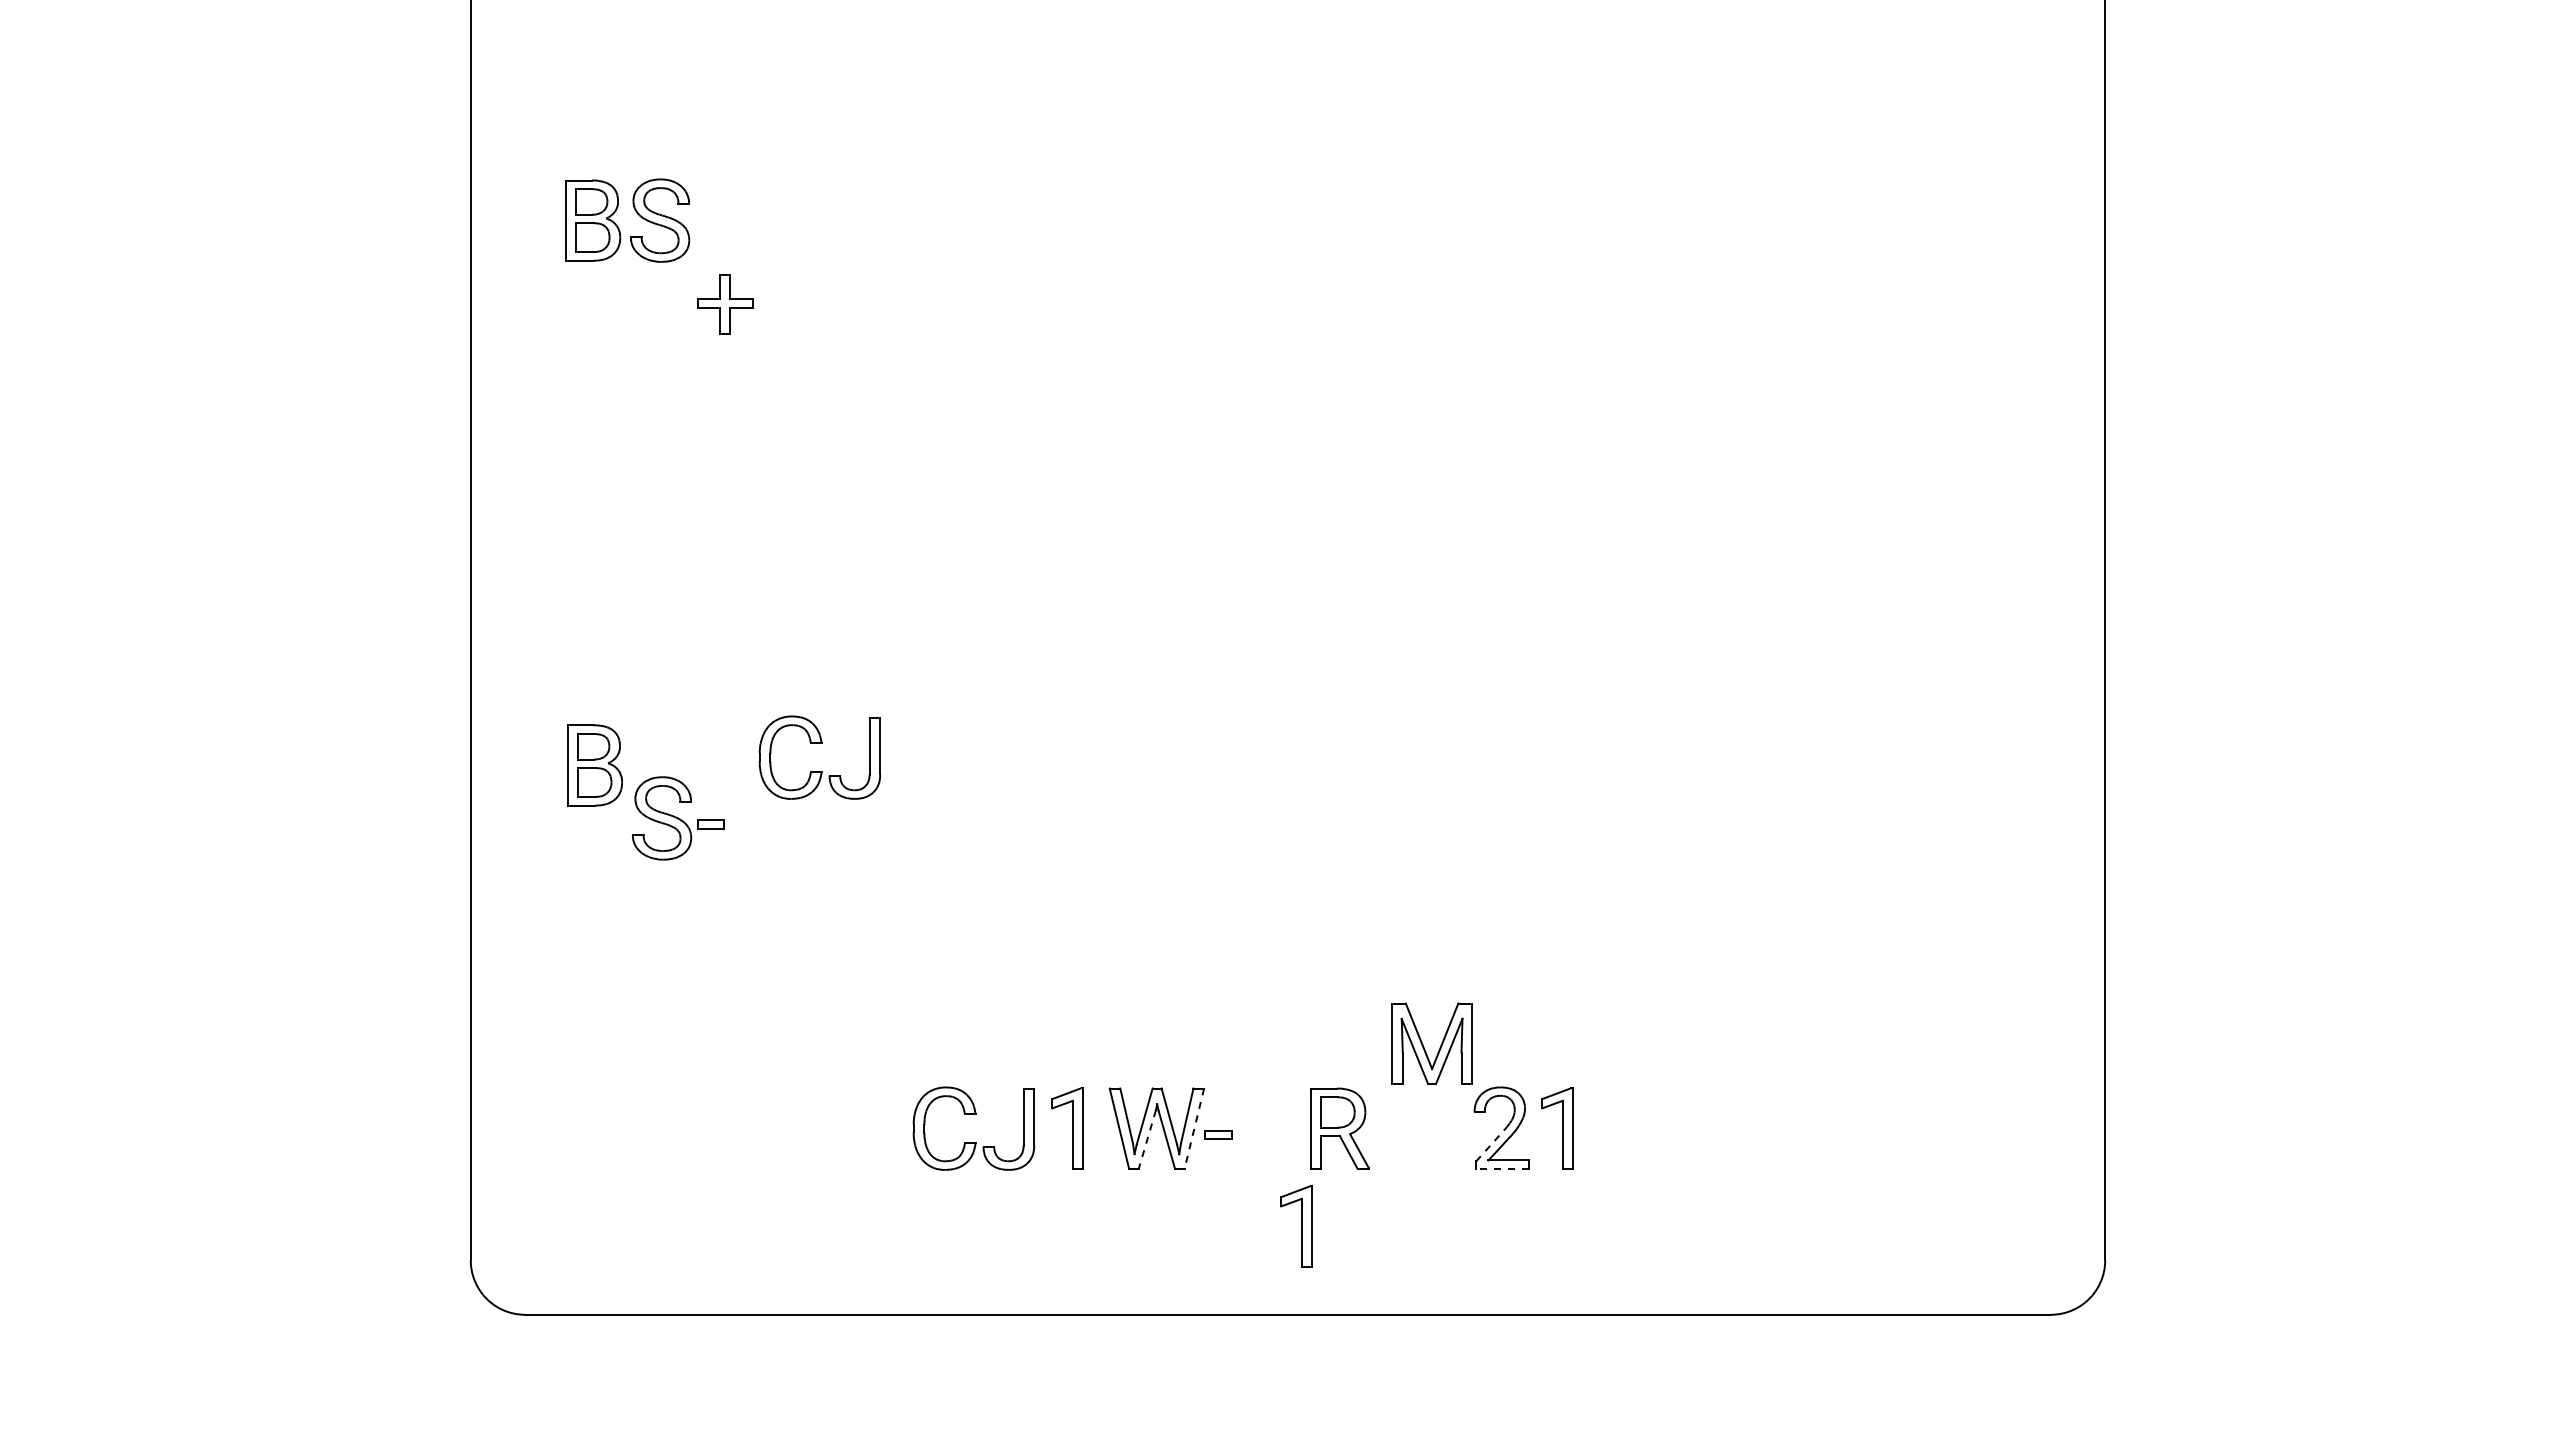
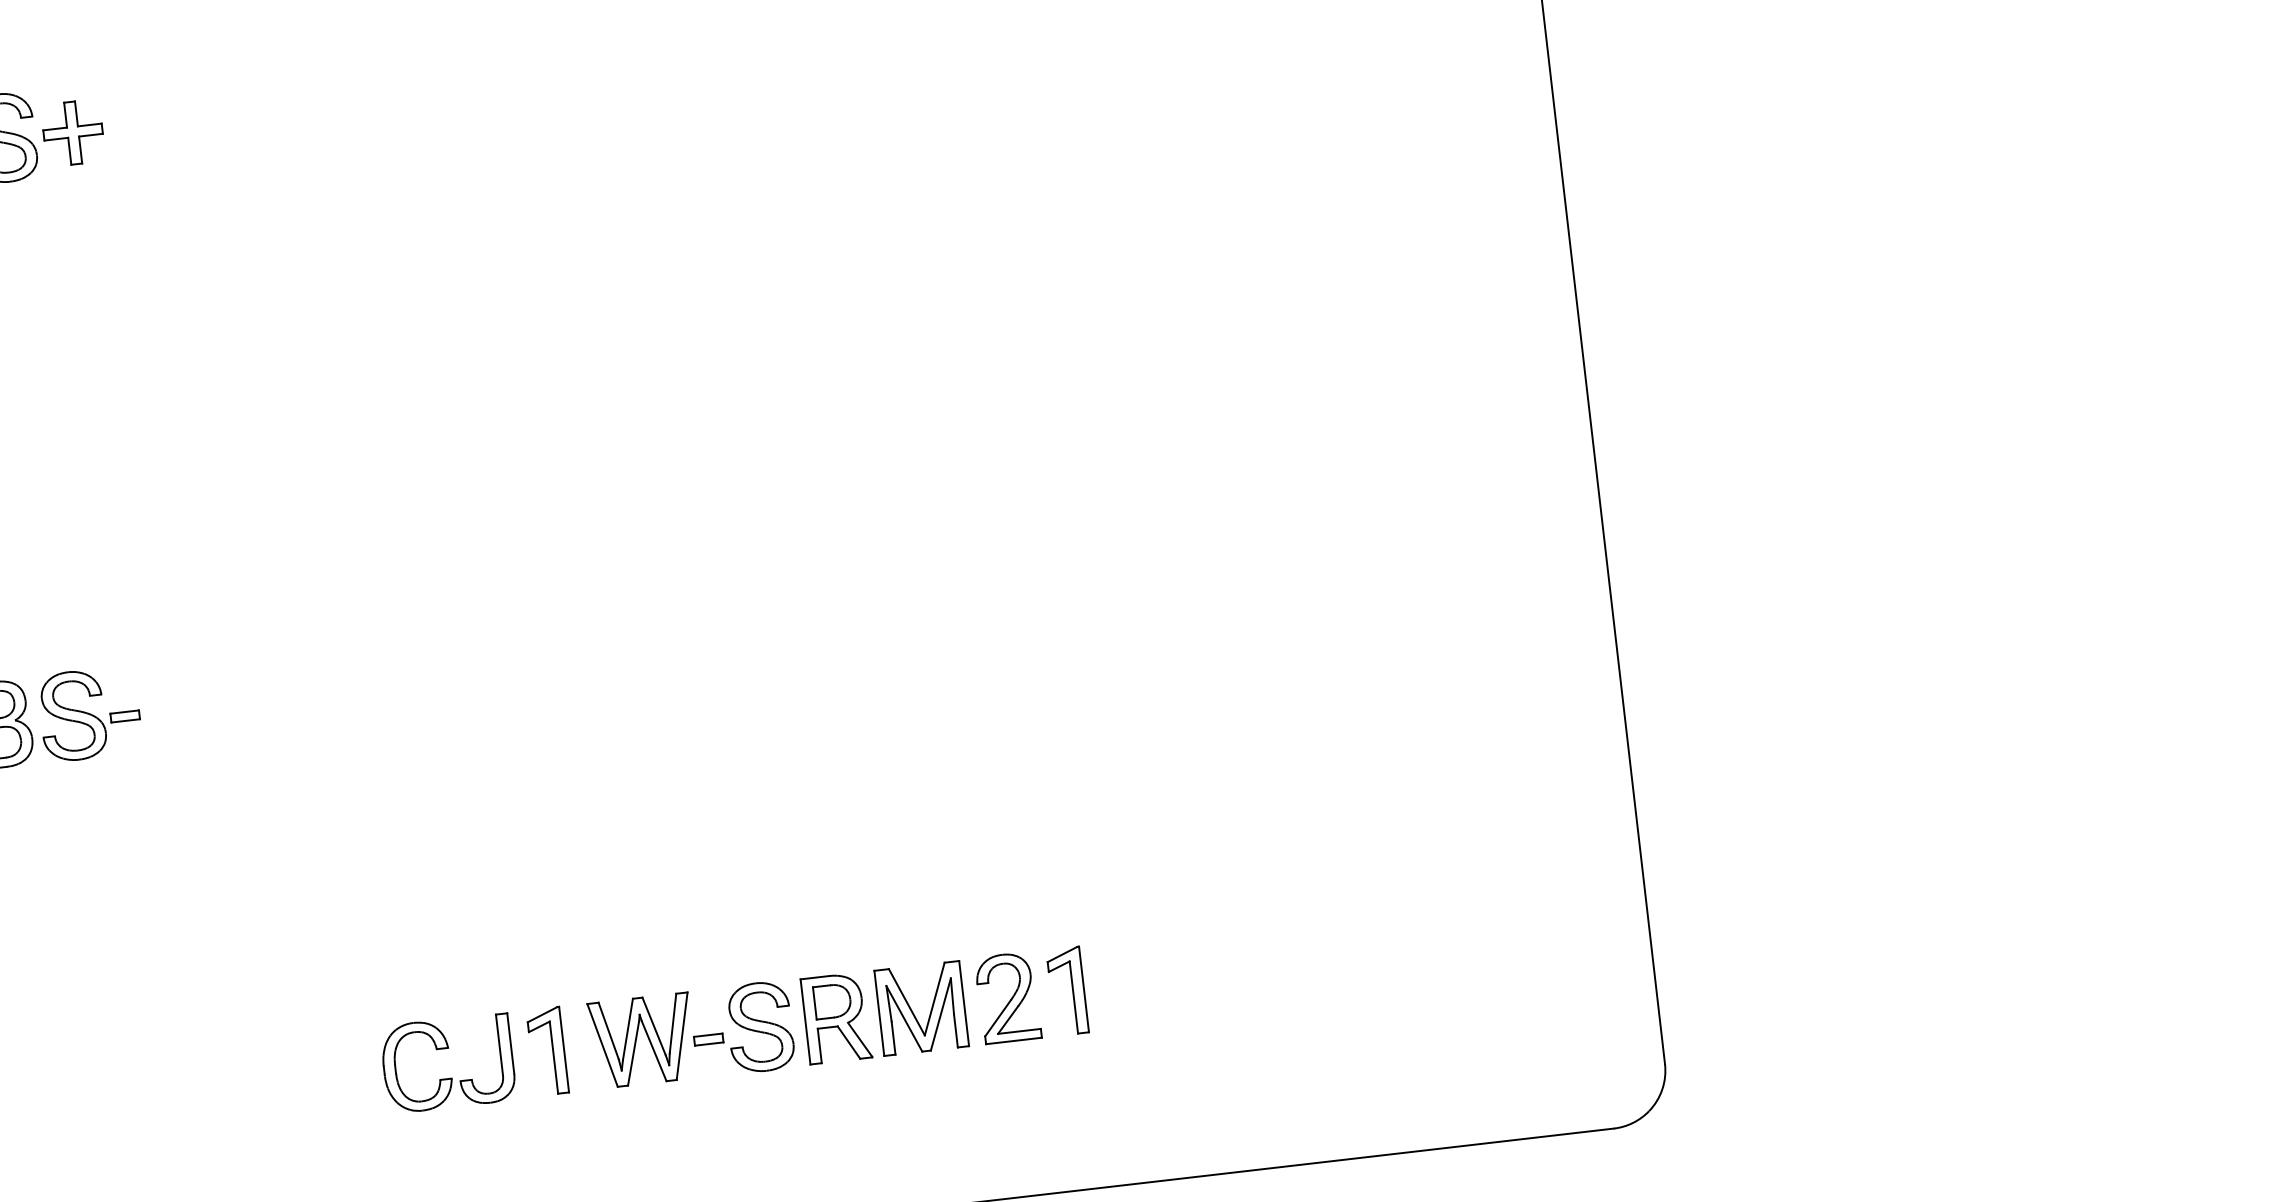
part: (725, 304) -> (73, 133), moved
part: (819, 743) -> (236, 673), removed
part: (678, 818) -> (90, 714), moved
part: (1424, 1046) -> (913, 1012), moved
part: (1267, 1128) -> (759, 1027), added
line: (1194, 1129) -> (682, 1037), dashed -> solid
line: (1147, 1140) -> (633, 1054), dashed -> solid
line: (1490, 1146) -> (998, 1018), dashed -> solid
line: (1501, 1168) -> (1012, 1040), dashed -> solid
part: (1296, 1226) -> (802, 1127), removed

